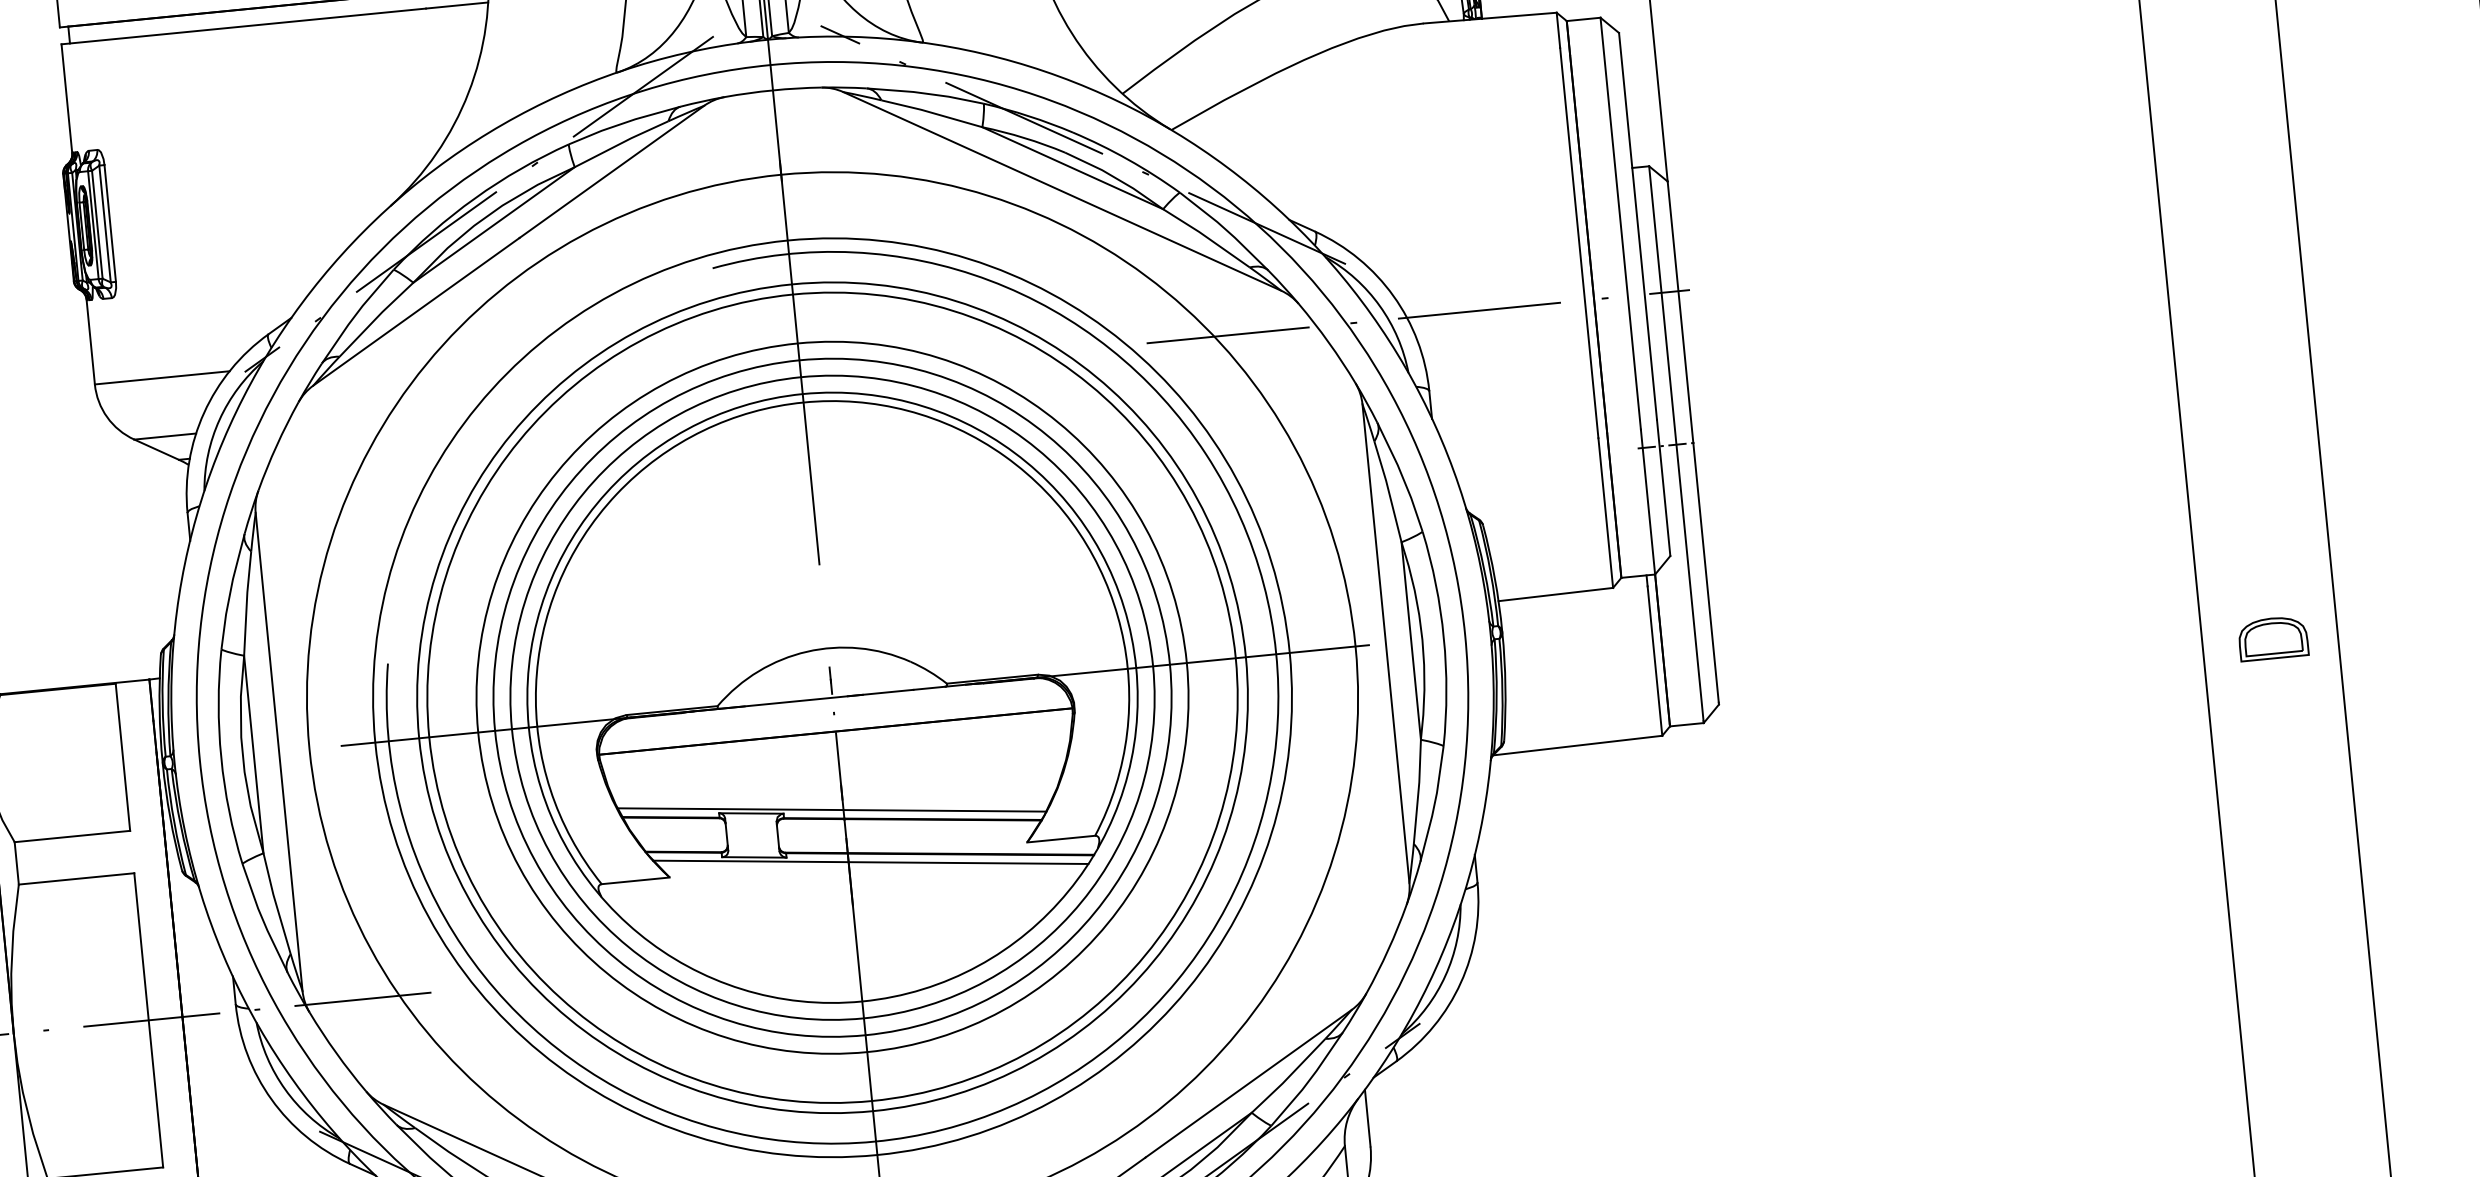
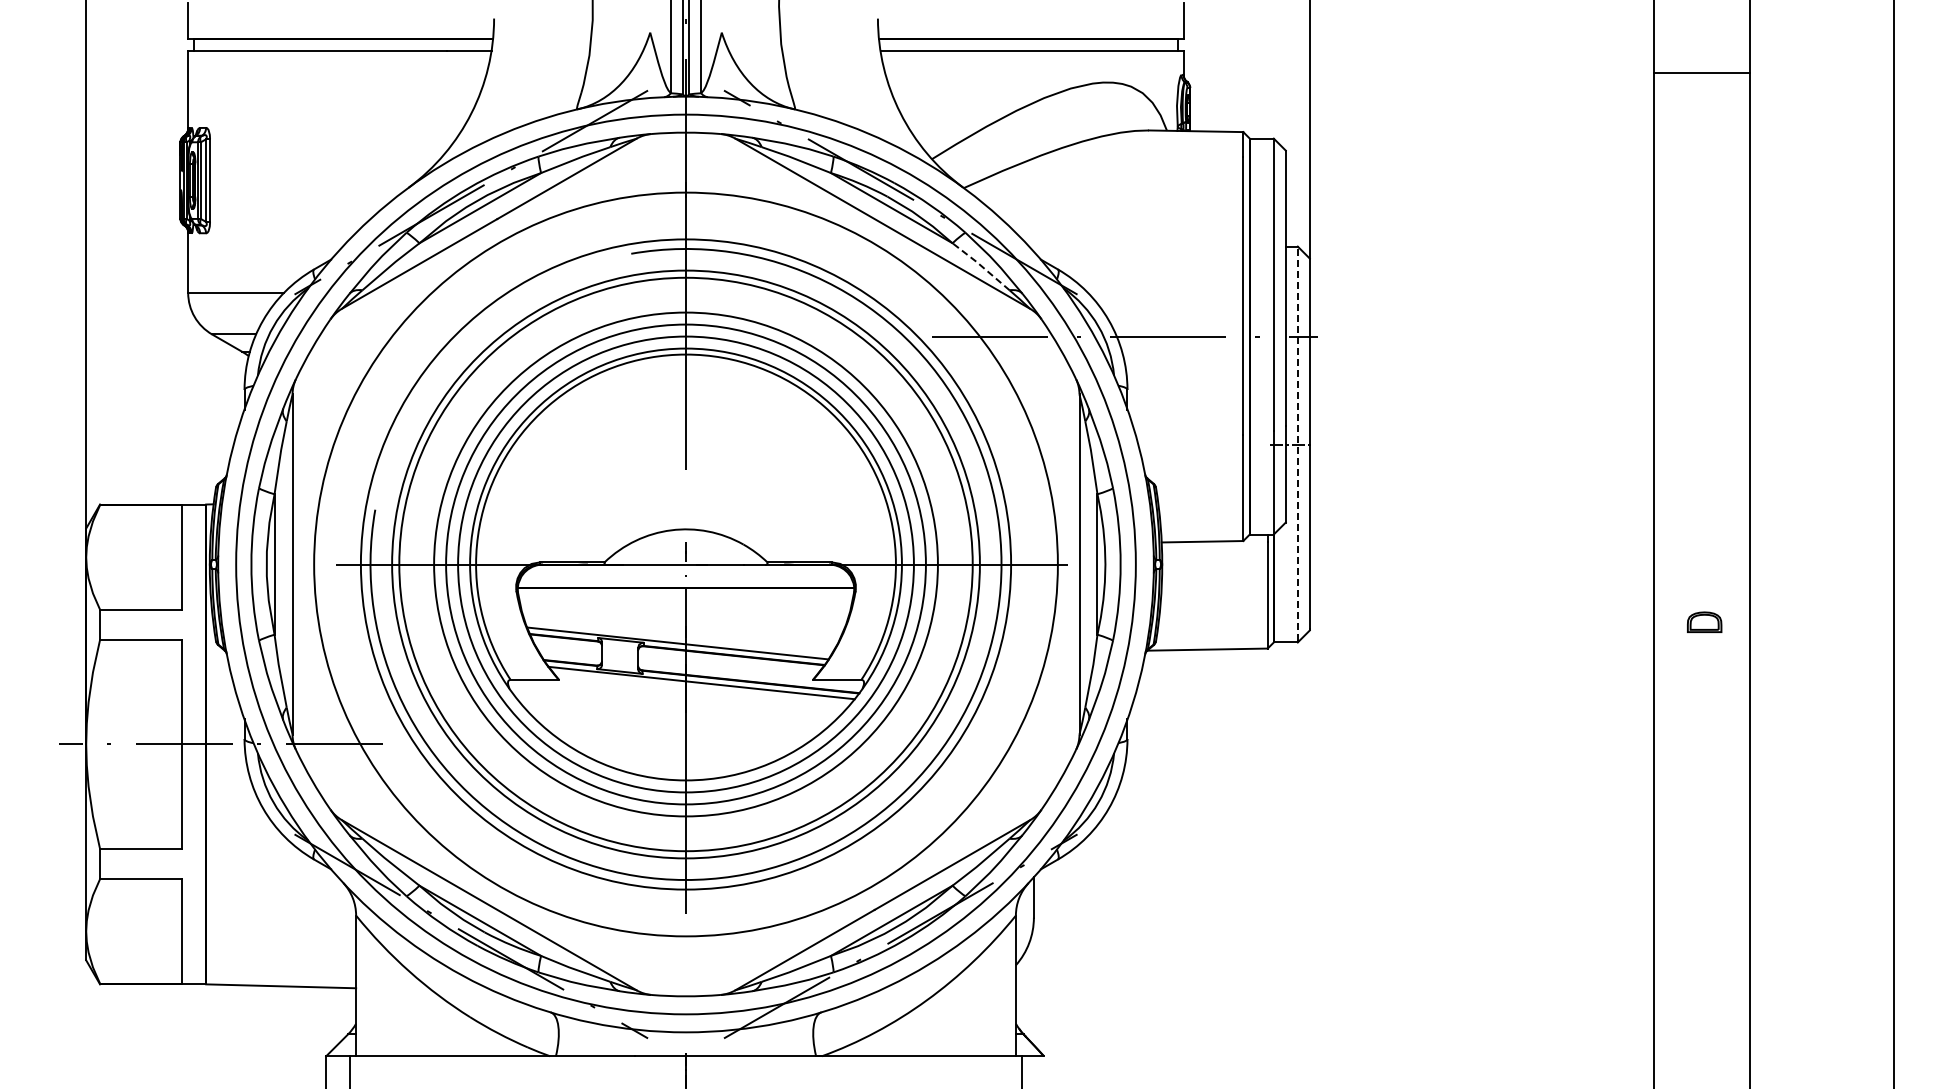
line: (1205, 236) -> (980, 265), solid -> dashed
line: (1675, 443) -> (1297, 443), solid -> dashed
part: (2272, 638) -> (1704, 622), size x0.7

